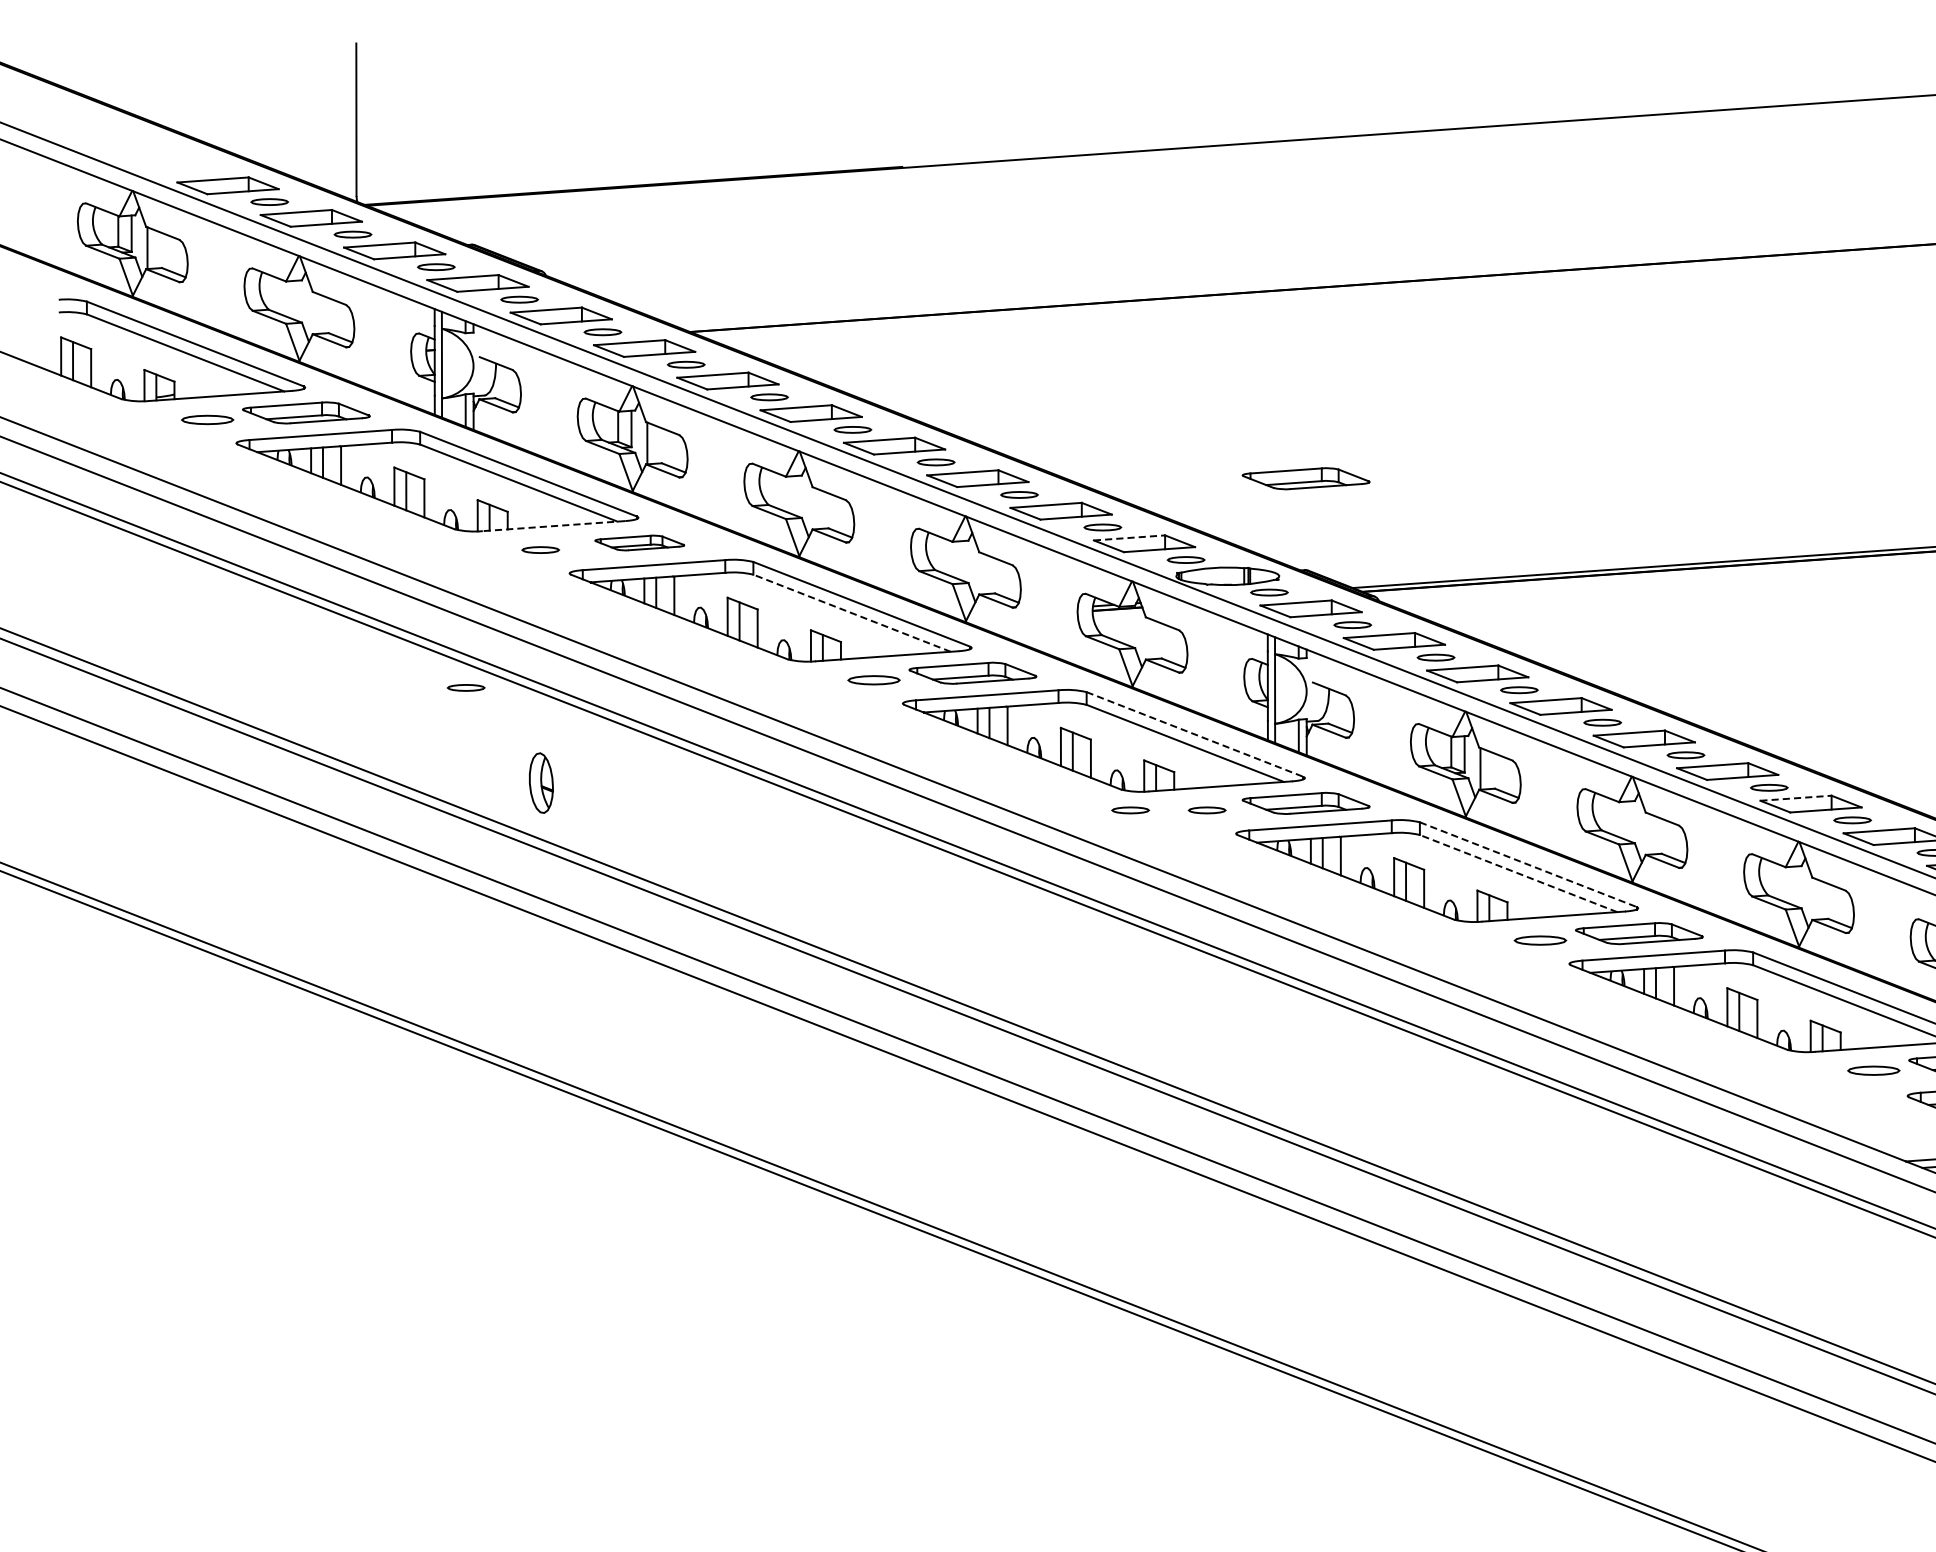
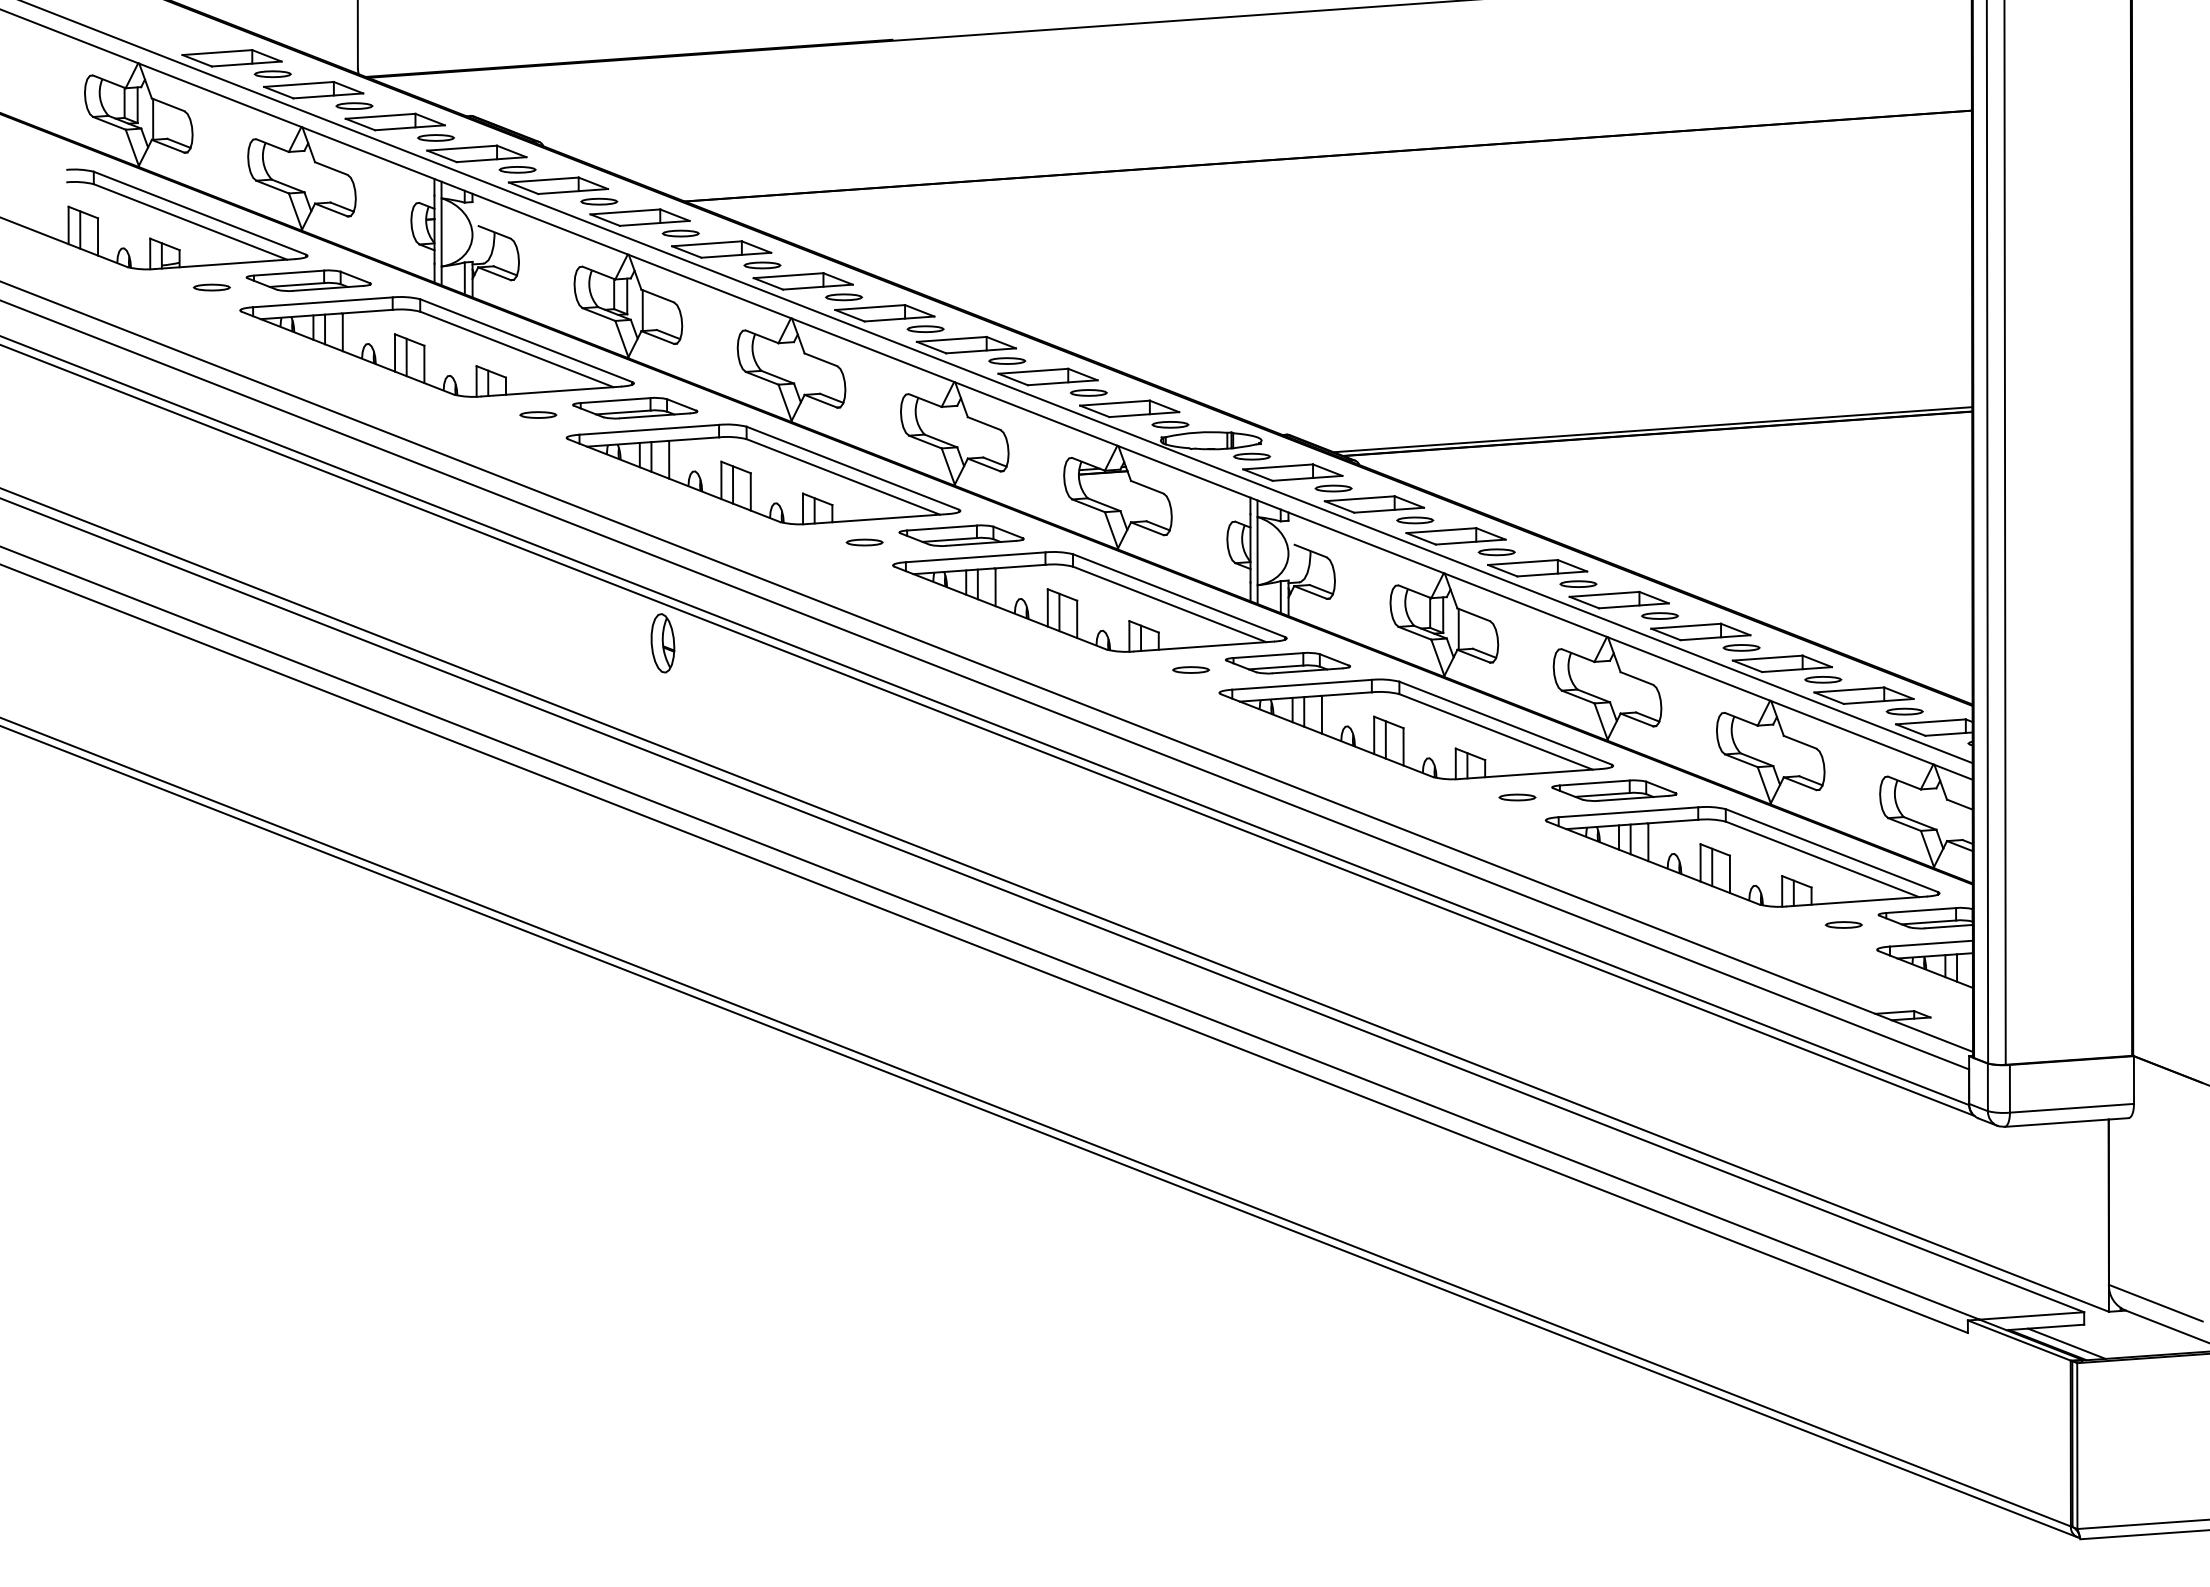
part: (207, 419) -> (211, 287), size x0.71
part: (1306, 478) -> (1288, 344), removed
line: (554, 526) -> (551, 391), dashed -> solid
line: (1129, 538) -> (1114, 403), dashed -> solid
part: (639, 542) -> (635, 407), size x1.43
line: (852, 612) -> (843, 476), dashed -> solid
part: (873, 680) -> (864, 542), size x0.71
part: (466, 687) -> (465, 549), removed
line: (1195, 734) -> (1179, 595), dashed -> solid
part: (540, 783) -> (662, 643), moved
line: (1795, 798) -> (1767, 658), dashed -> solid
part: (1130, 809) -> (1115, 669), removed
line: (1528, 865) -> (1505, 723), dashed -> solid
line: (1519, 873) -> (1496, 731), dashed -> solid
part: (1540, 940) -> (1517, 797), size x0.71
part: (1873, 1070) -> (1843, 924), size x0.71

